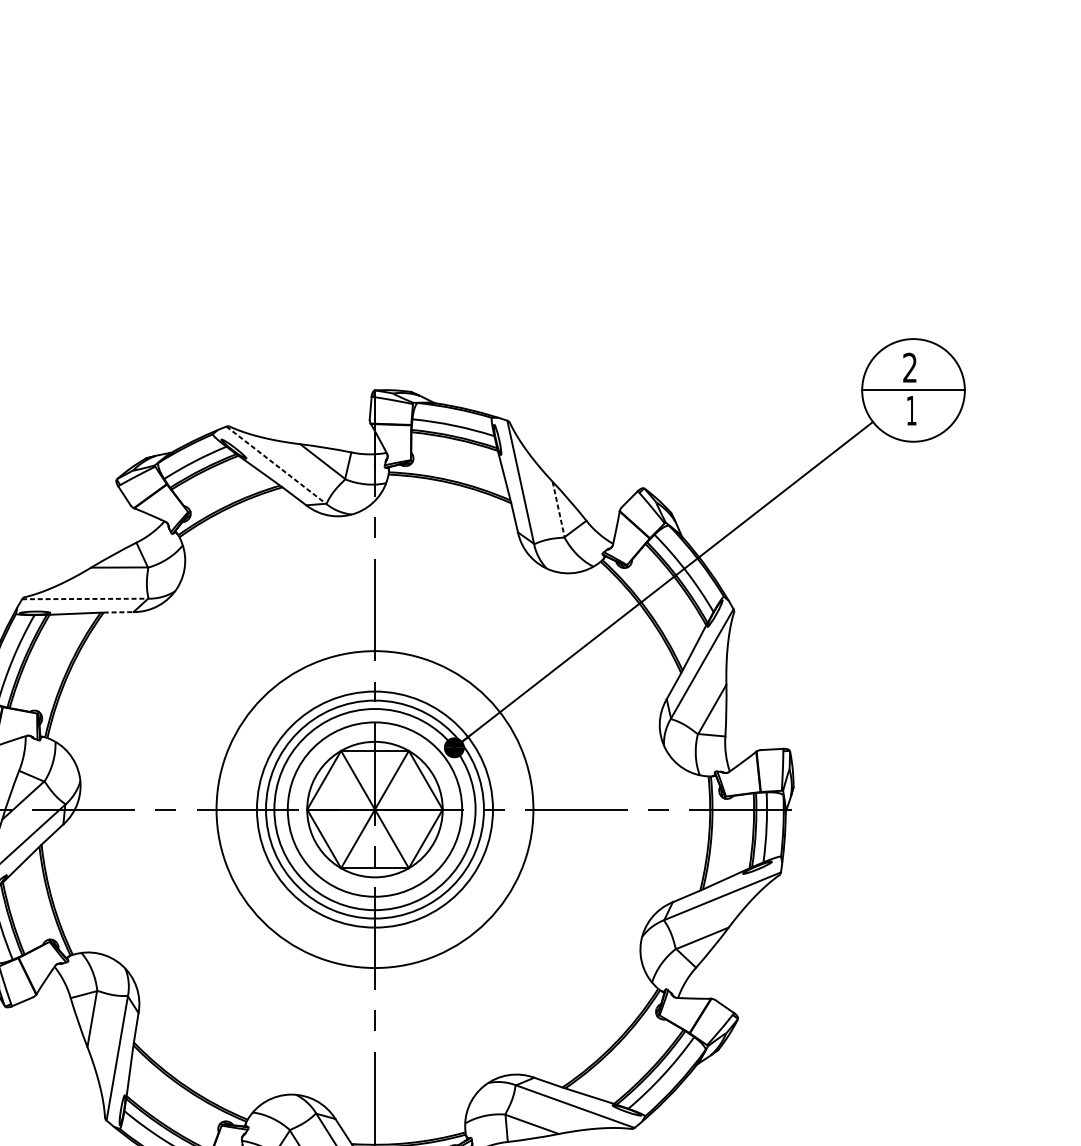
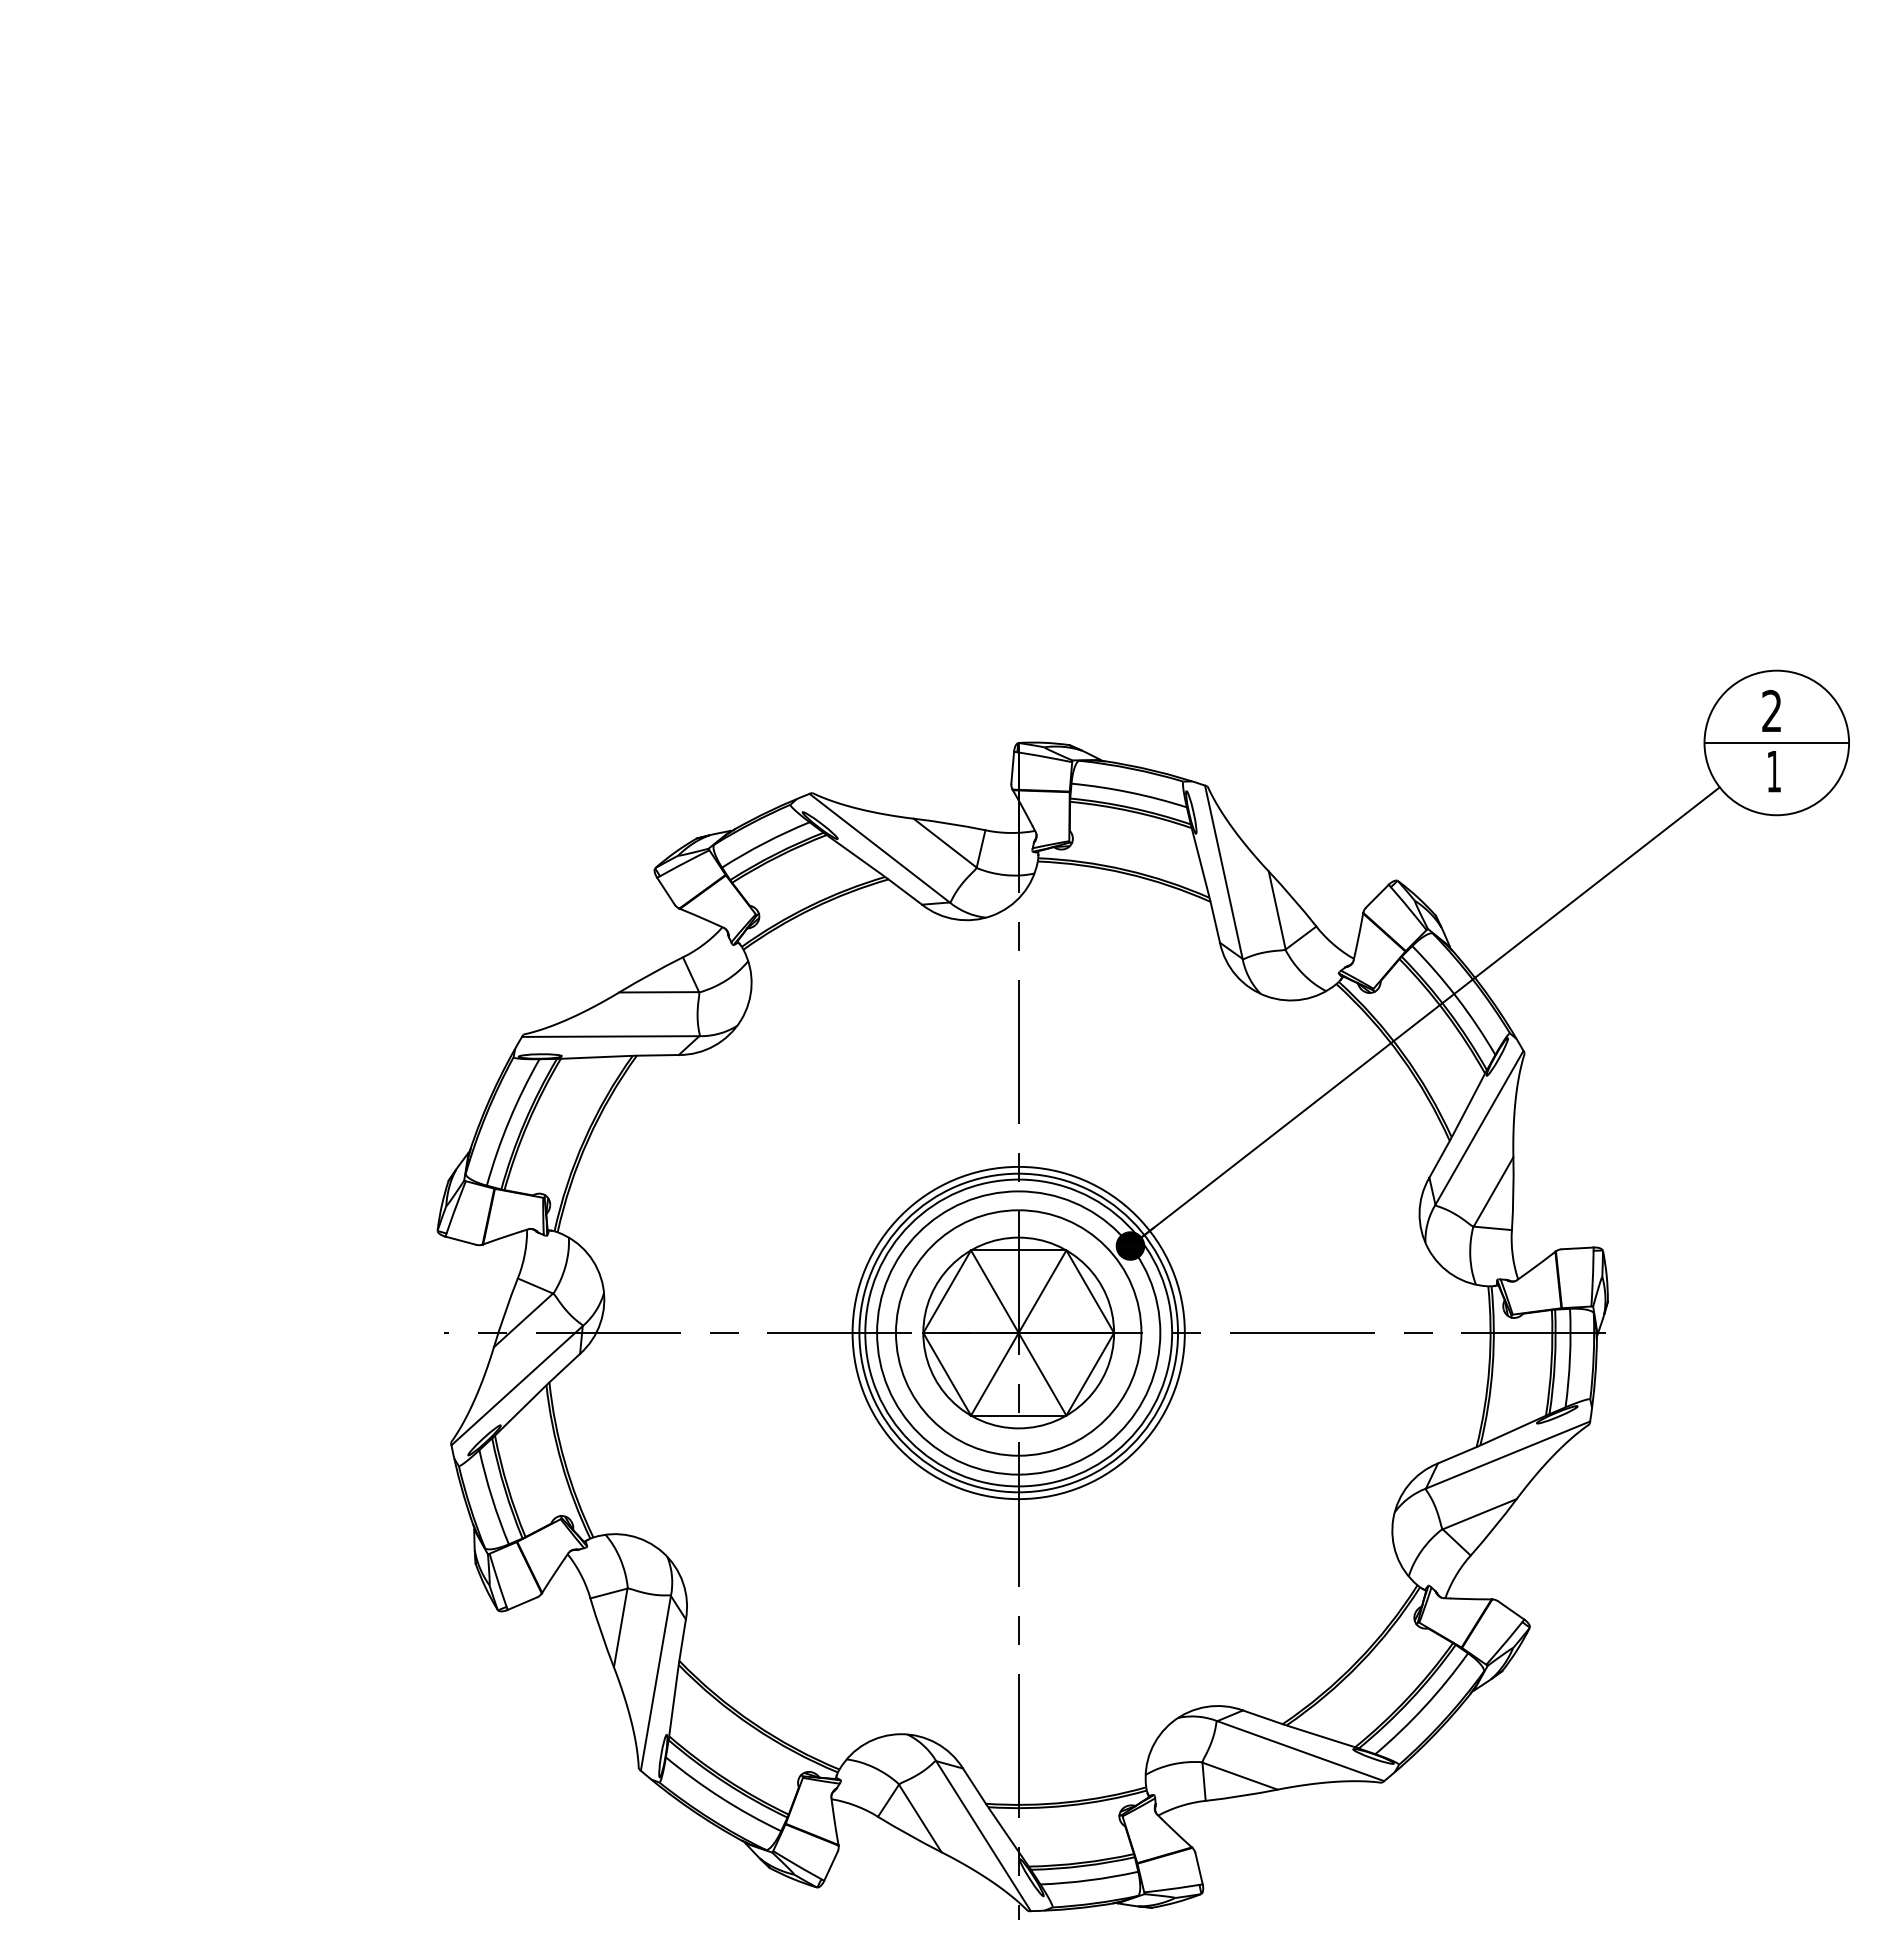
line: (276, 465) -> (879, 848), dashed -> solid
line: (558, 509) -> (1277, 910), dashed -> solid
line: (84, 598) -> (610, 1036), dashed -> solid
line: (118, 612) -> (657, 1055), dashed -> solid
circle: (374, 809) -> (1018, 1332), size x0.71

